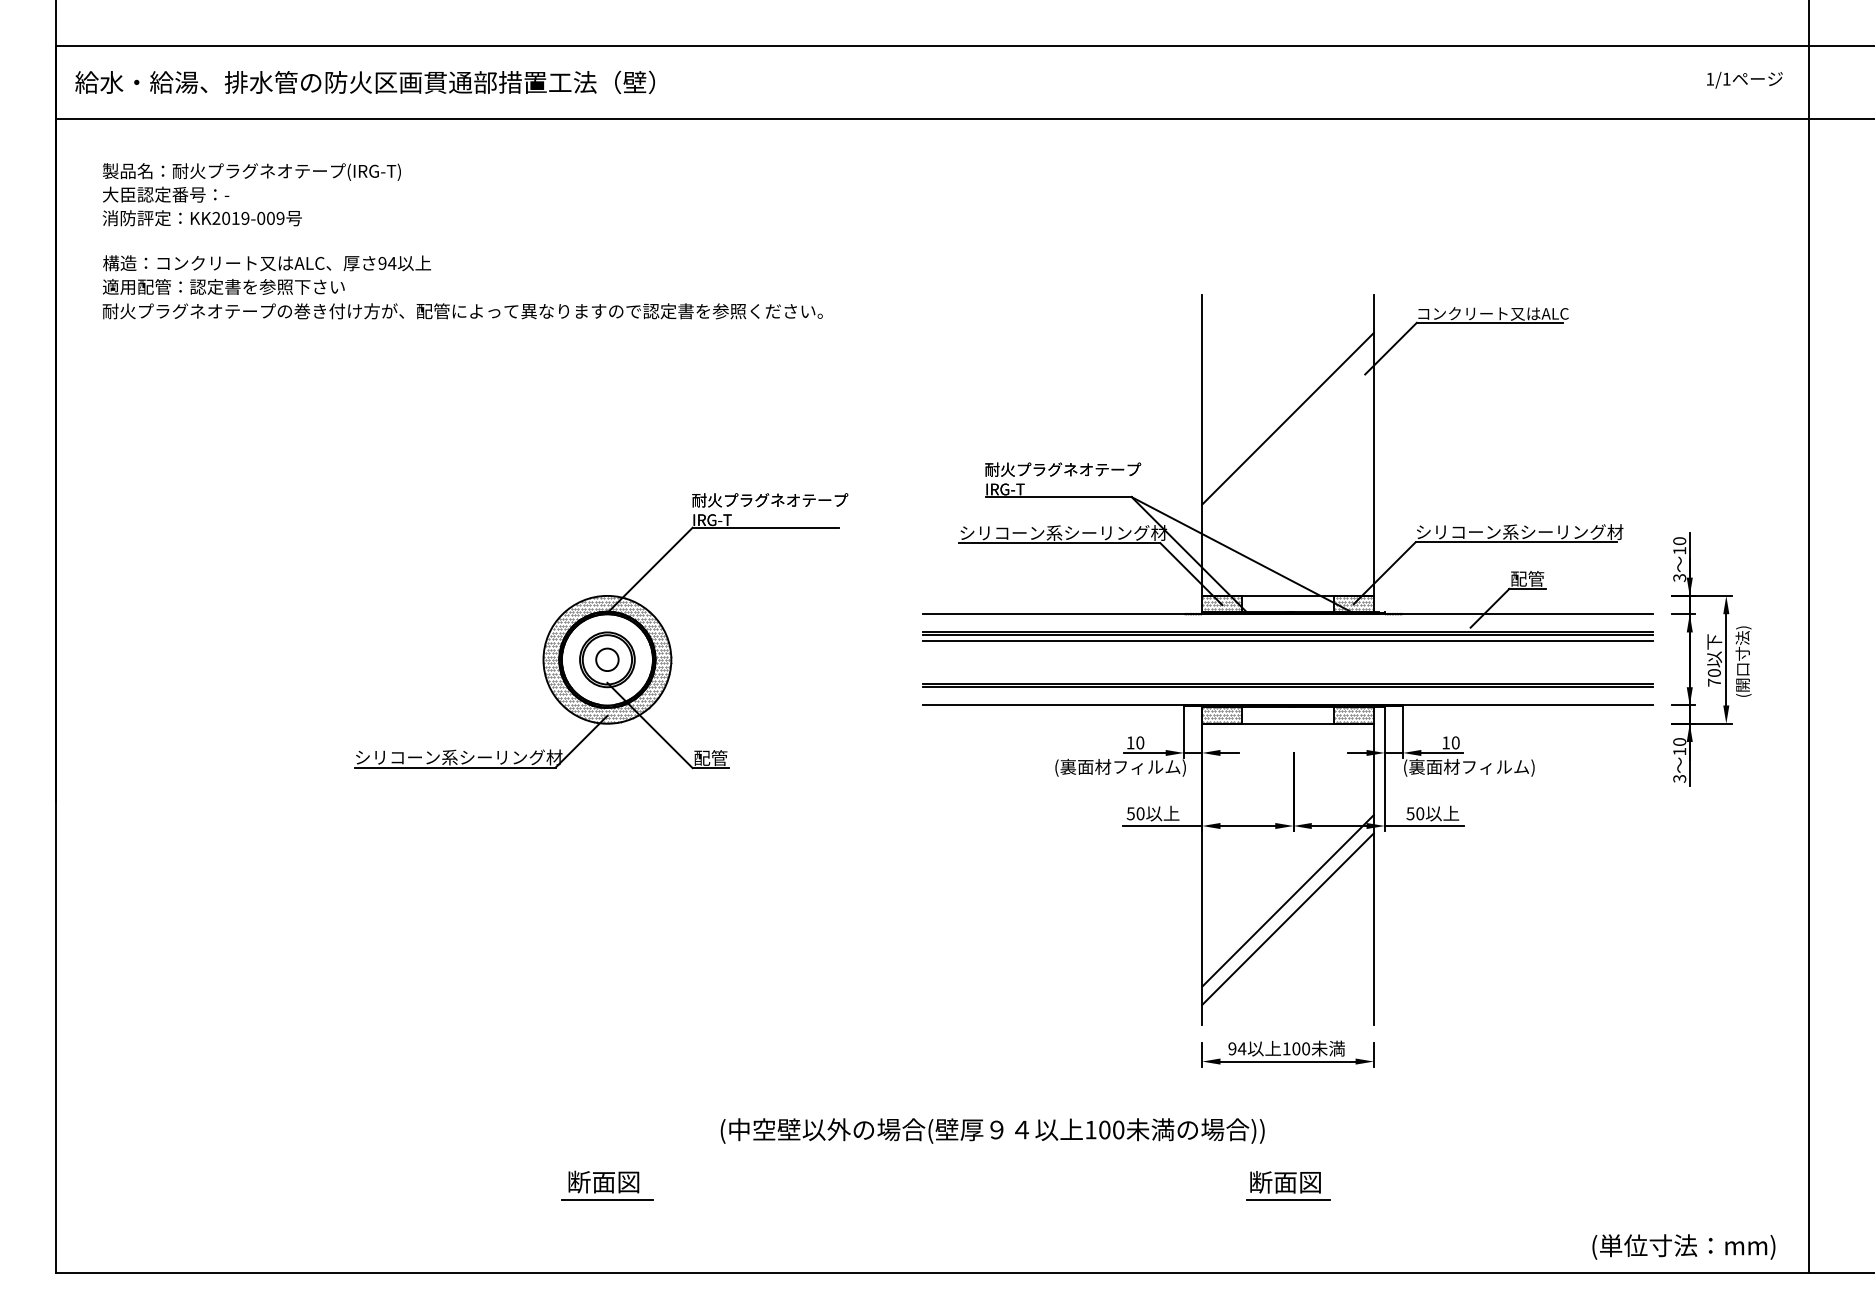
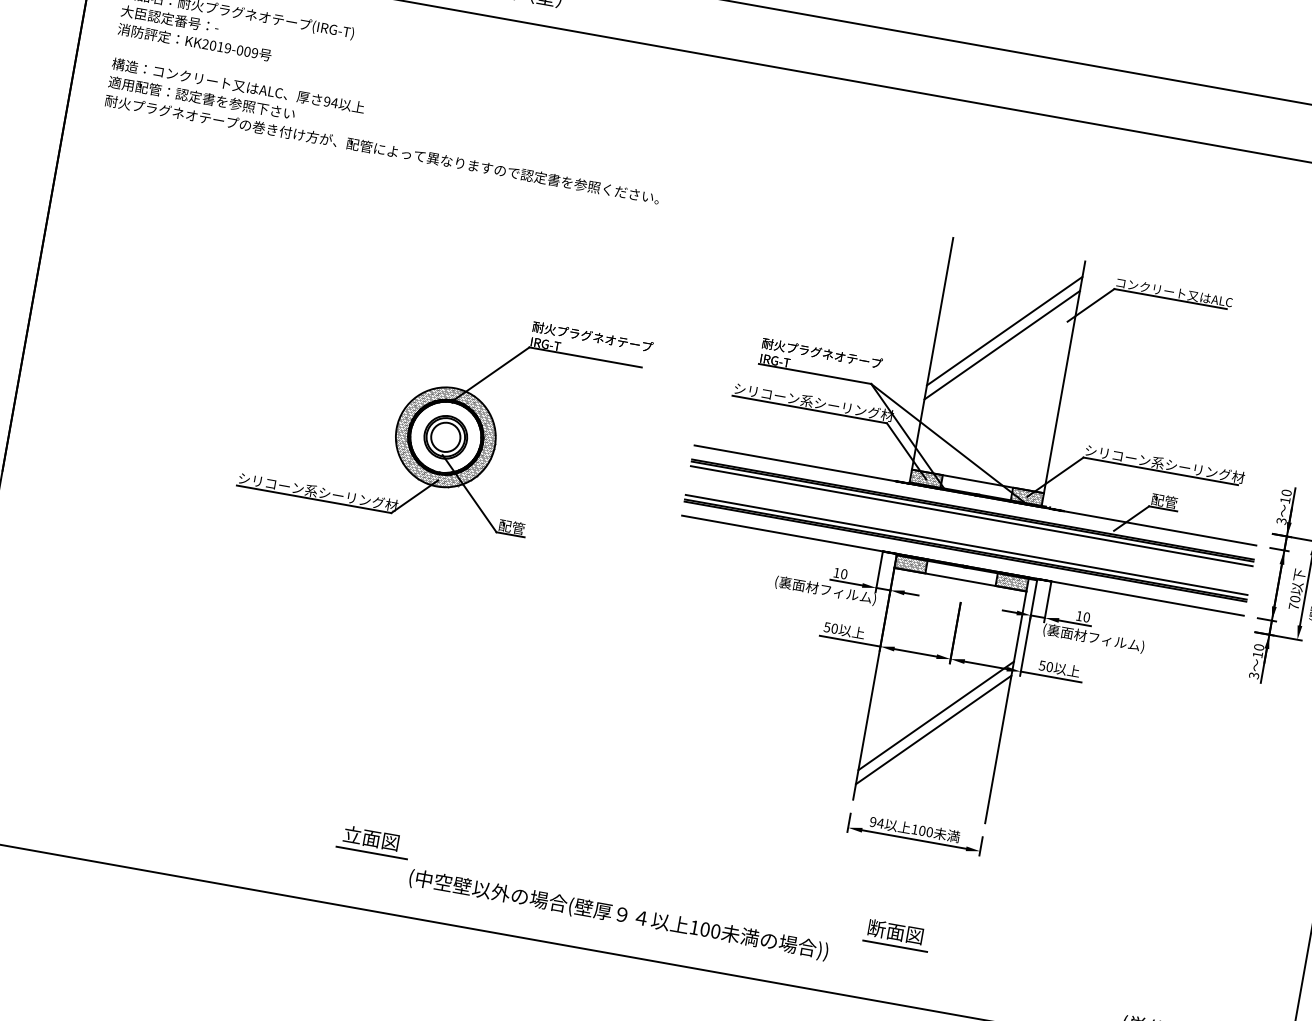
line: (1287, 400) -> (1004, 331), added
circle: (607, 659) -> (445, 437), size x1.67
line: (1287, 678) -> (966, 544), added
text: (992, 1130) -> (618, 914), moved
text: (578, 1181) -> (352, 834), 断面図 -> 立面図

